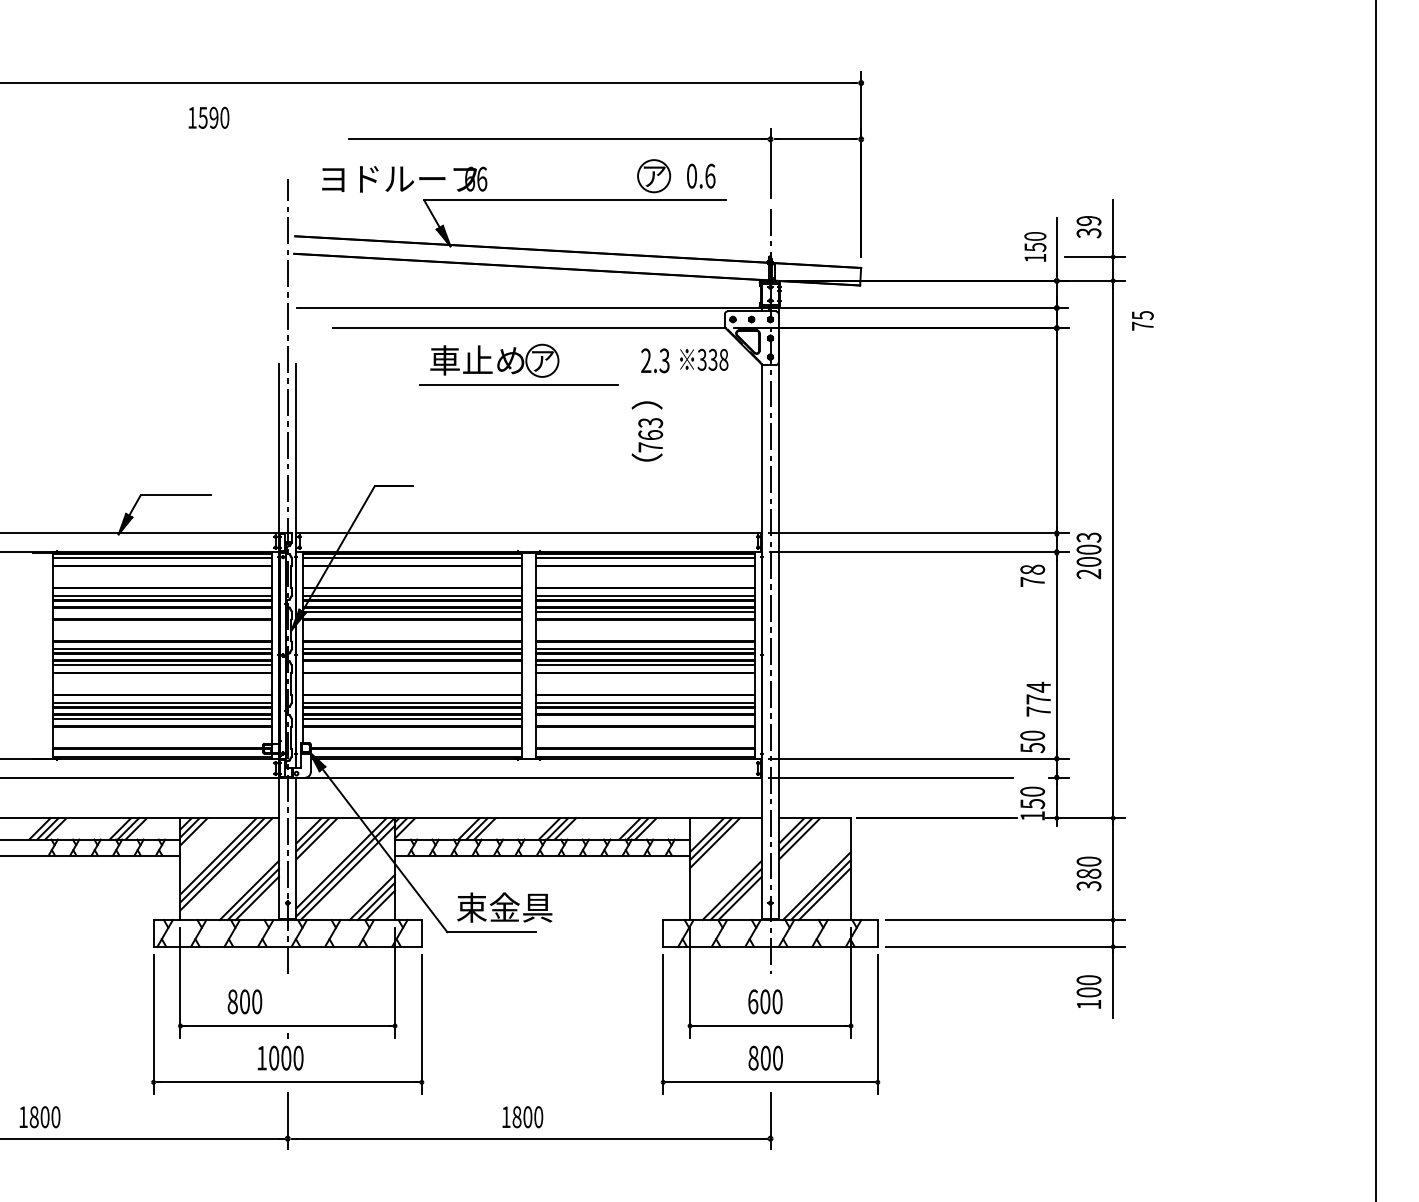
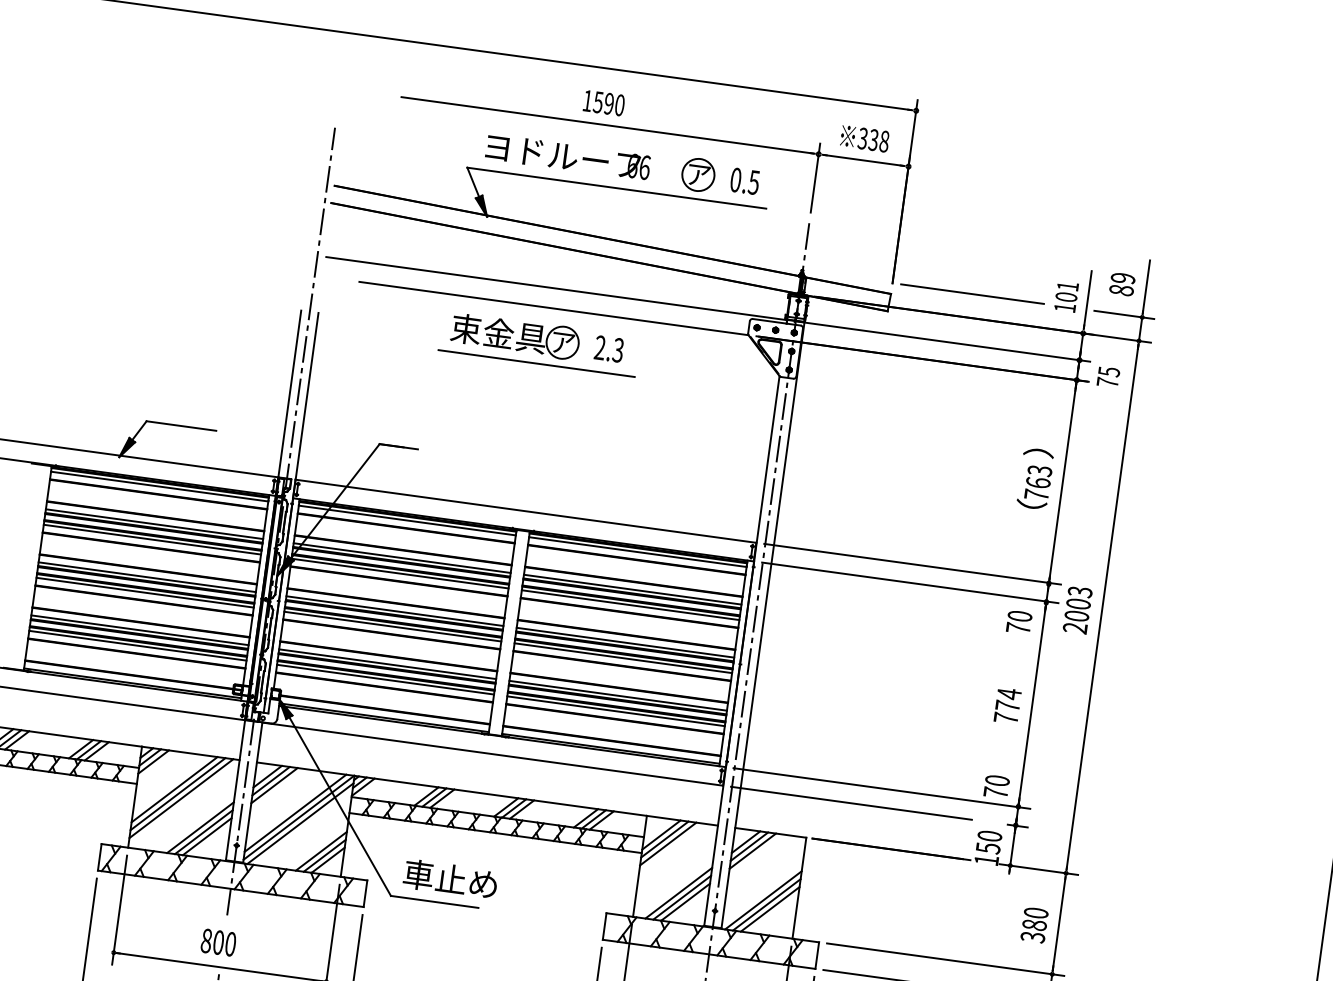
text: (208, 117) -> (603, 102), moved
text: (710, 175) -> (754, 181), 0.6 -> 0.5
text: (404, 179) -> (567, 157), moved
text: (1088, 233) -> (1120, 290), 39 -> 89
text: (1035, 241) -> (1067, 291), 150 -> 101
line: (941, 257) -> (972, 294), added
text: (1142, 320) -> (1108, 376), moved
text: (704, 359) -> (865, 138), moved
text: (477, 360) -> (498, 333), 車止め -> 束金具
text: (655, 360) -> (609, 348), moved
text: (647, 431) -> (1035, 478), moved
text: (1032, 569) -> (1019, 616), 78 -> 70
line: (162, 611) -> (152, 539), added
line: (412, 665) -> (392, 626), added
text: (1038, 698) -> (1007, 705), moved
line: (645, 718) -> (616, 711), added
text: (1032, 747) -> (995, 792), 50 -> 70
text: (504, 907) -> (450, 879), 束金具 -> 車止め
text: (244, 1001) -> (218, 942), moved

